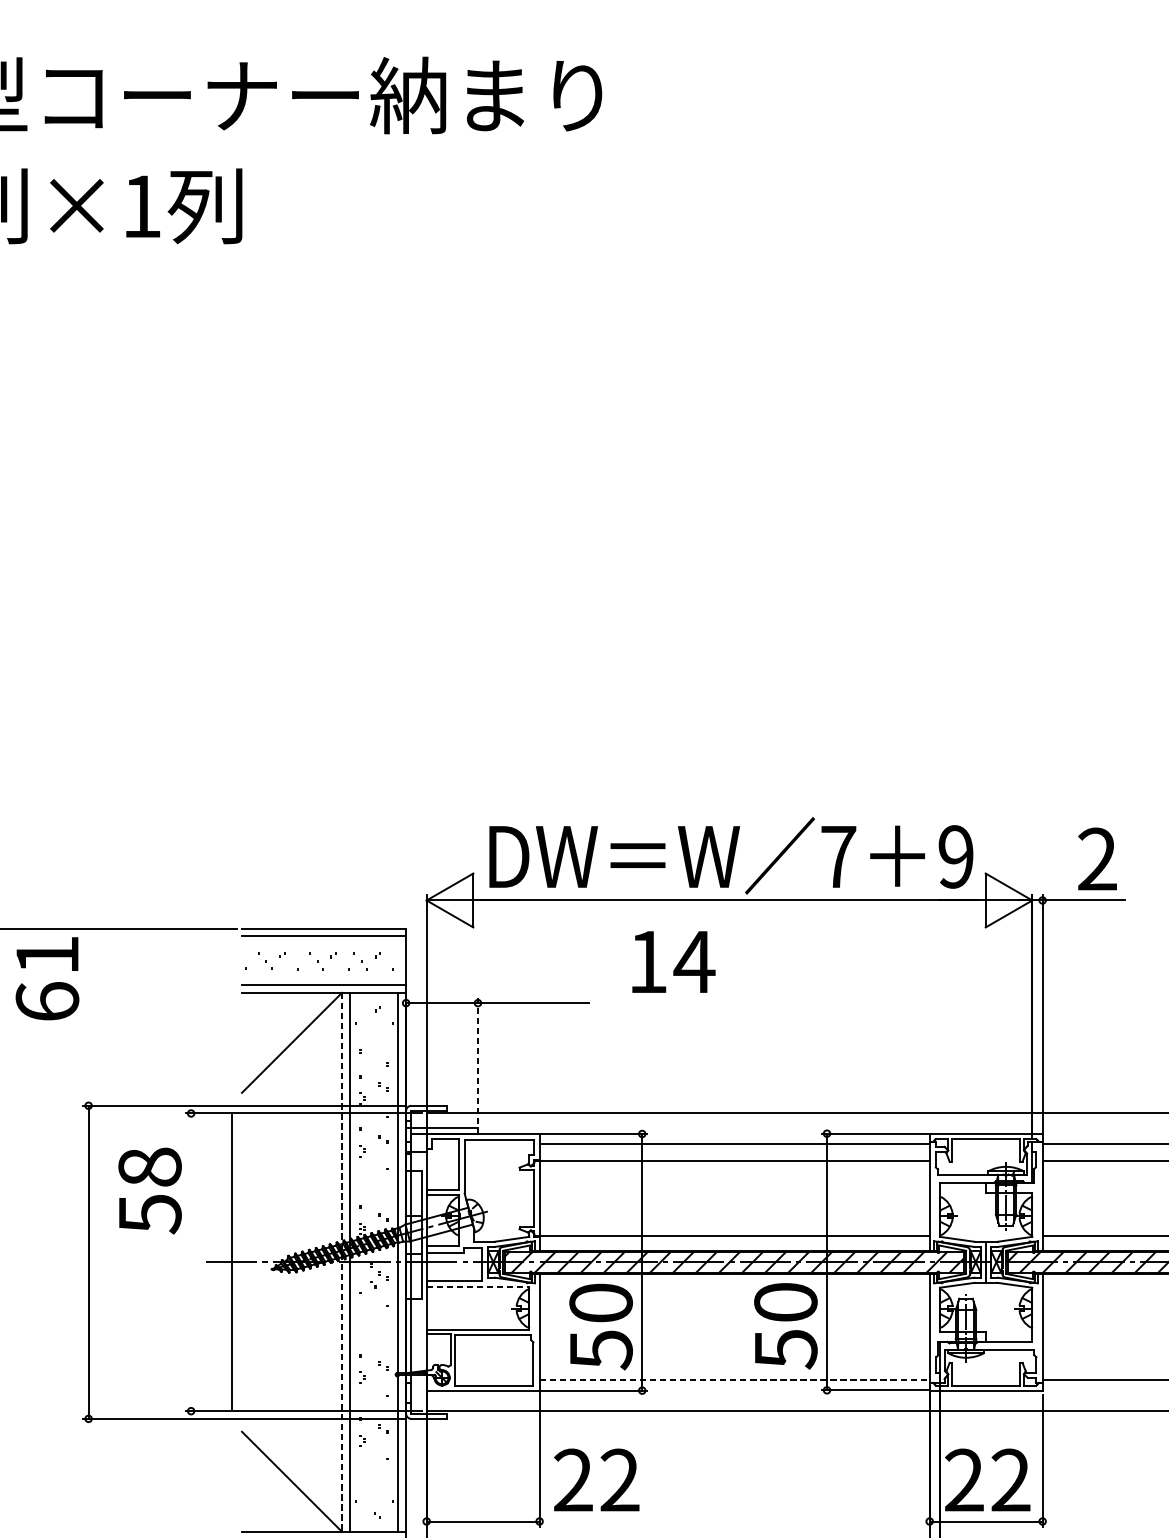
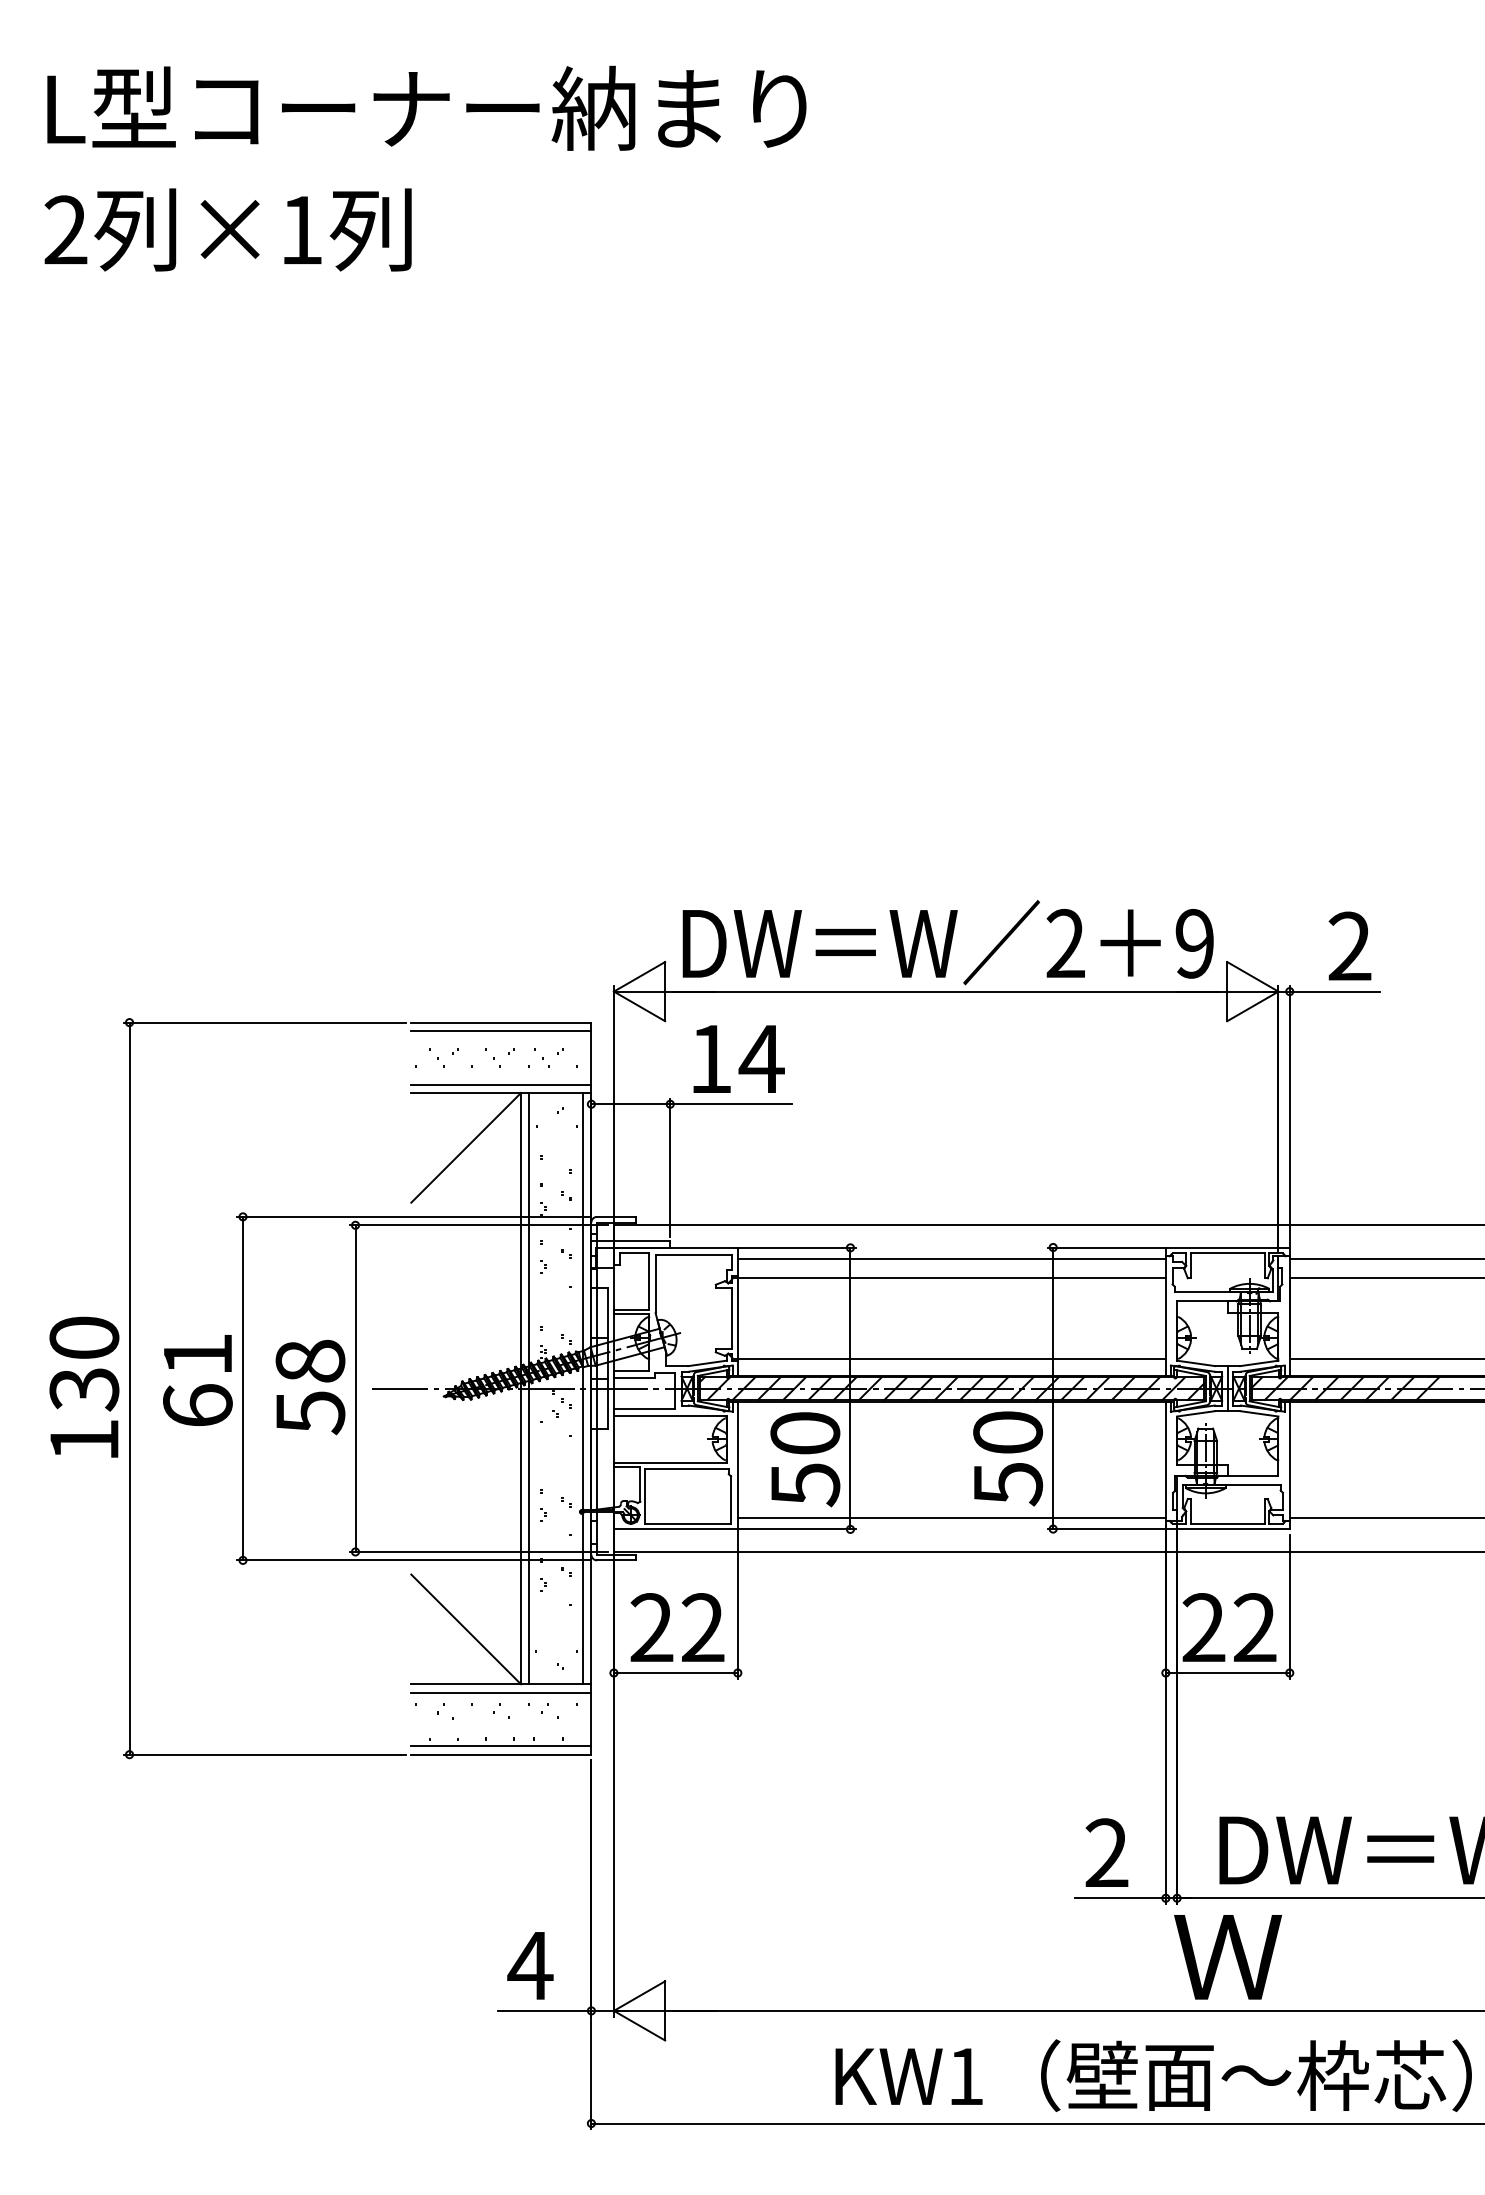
text: (838, 855) -> (1065, 942), 7 -> 2
text: (673, 961) -> (738, 1058), moved
text: (47, 978) -> (197, 1380), moved
line: (478, 1060) -> (670, 1167), dashed -> solid
text: (150, 1191) -> (310, 1387), moved
line: (232, 1262) -> (355, 1388), moved
line: (342, 1262) -> (521, 1388), dashed -> solid
line: (478, 1286) -> (670, 1415), dashed -> solid
line: (734, 1380) -> (951, 1518), dashed -> solid
text: (596, 1480) -> (677, 1627), moved

